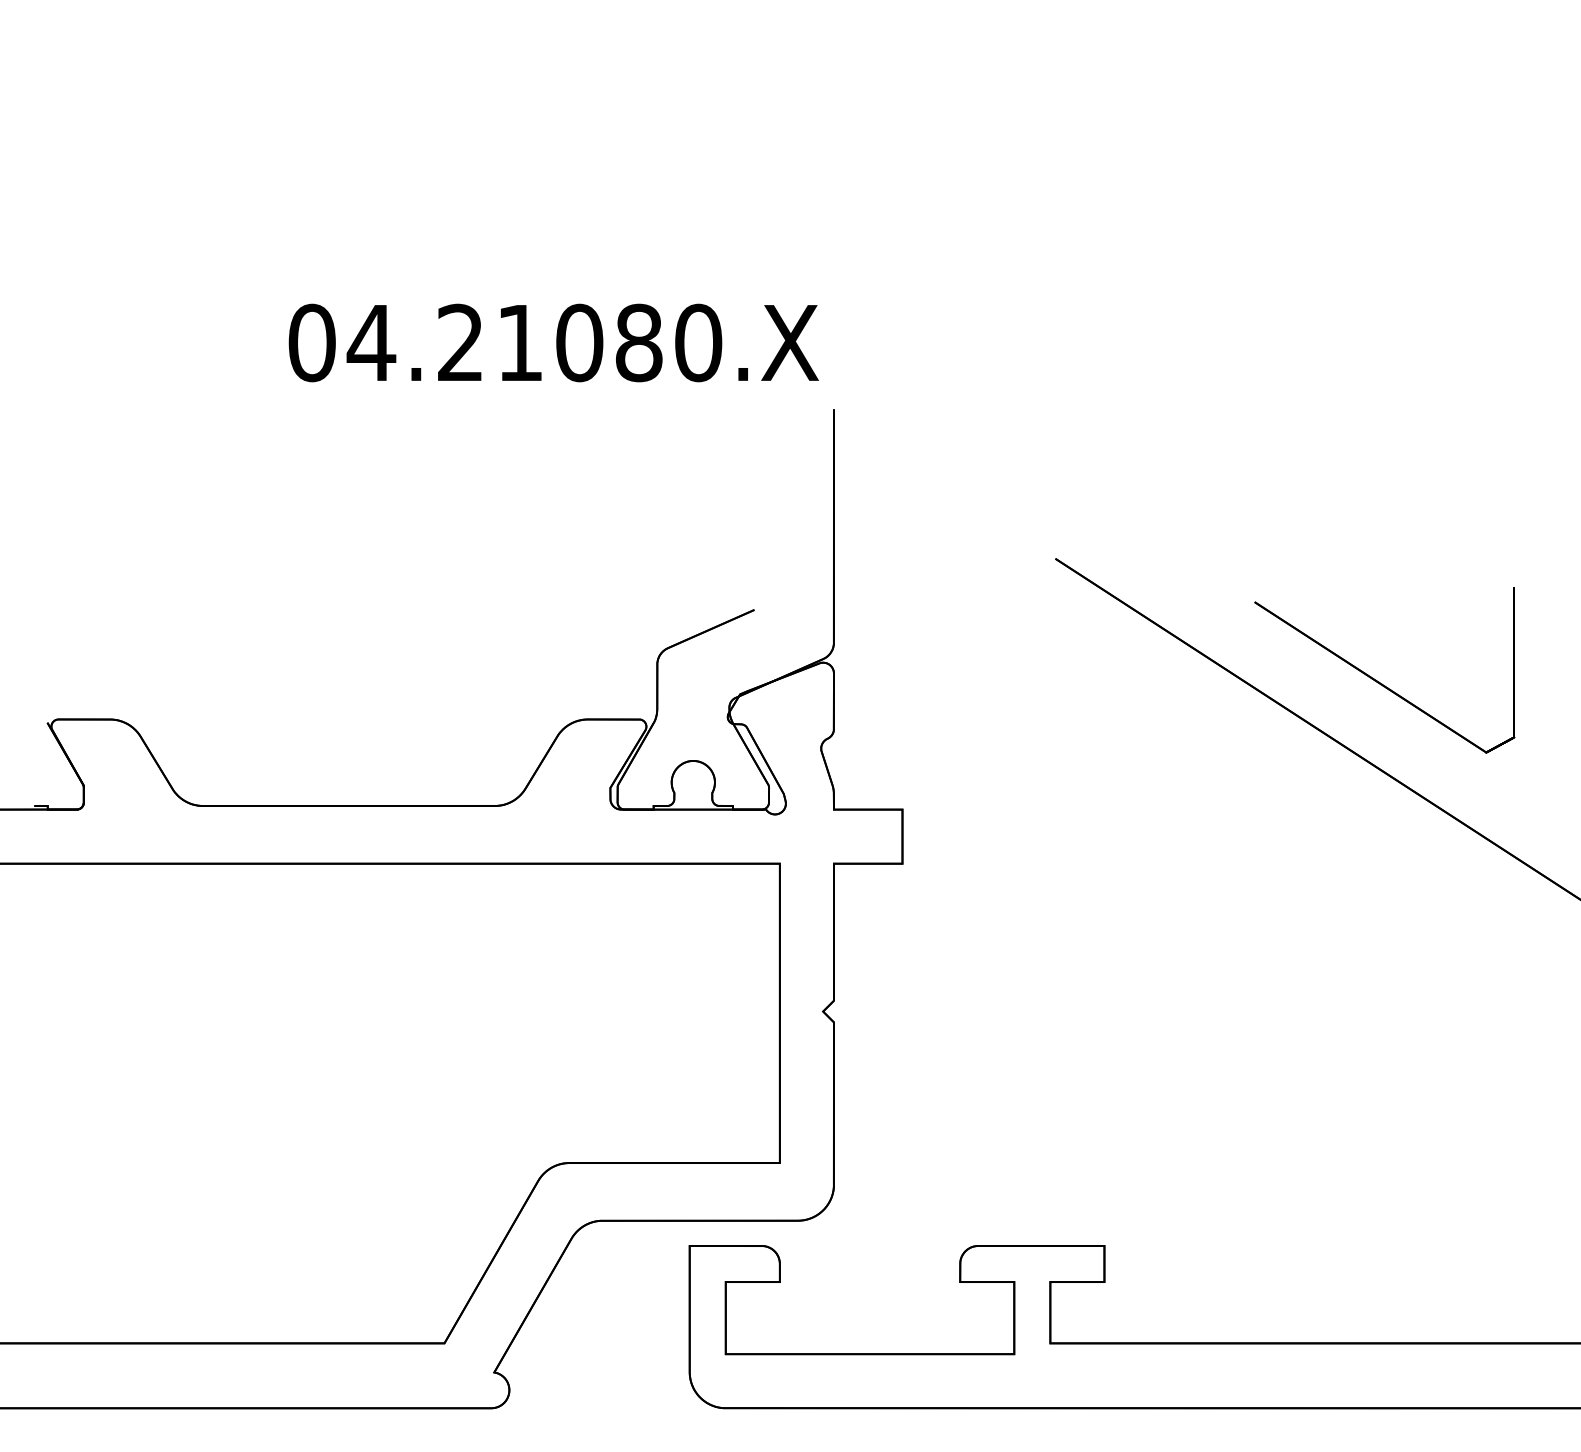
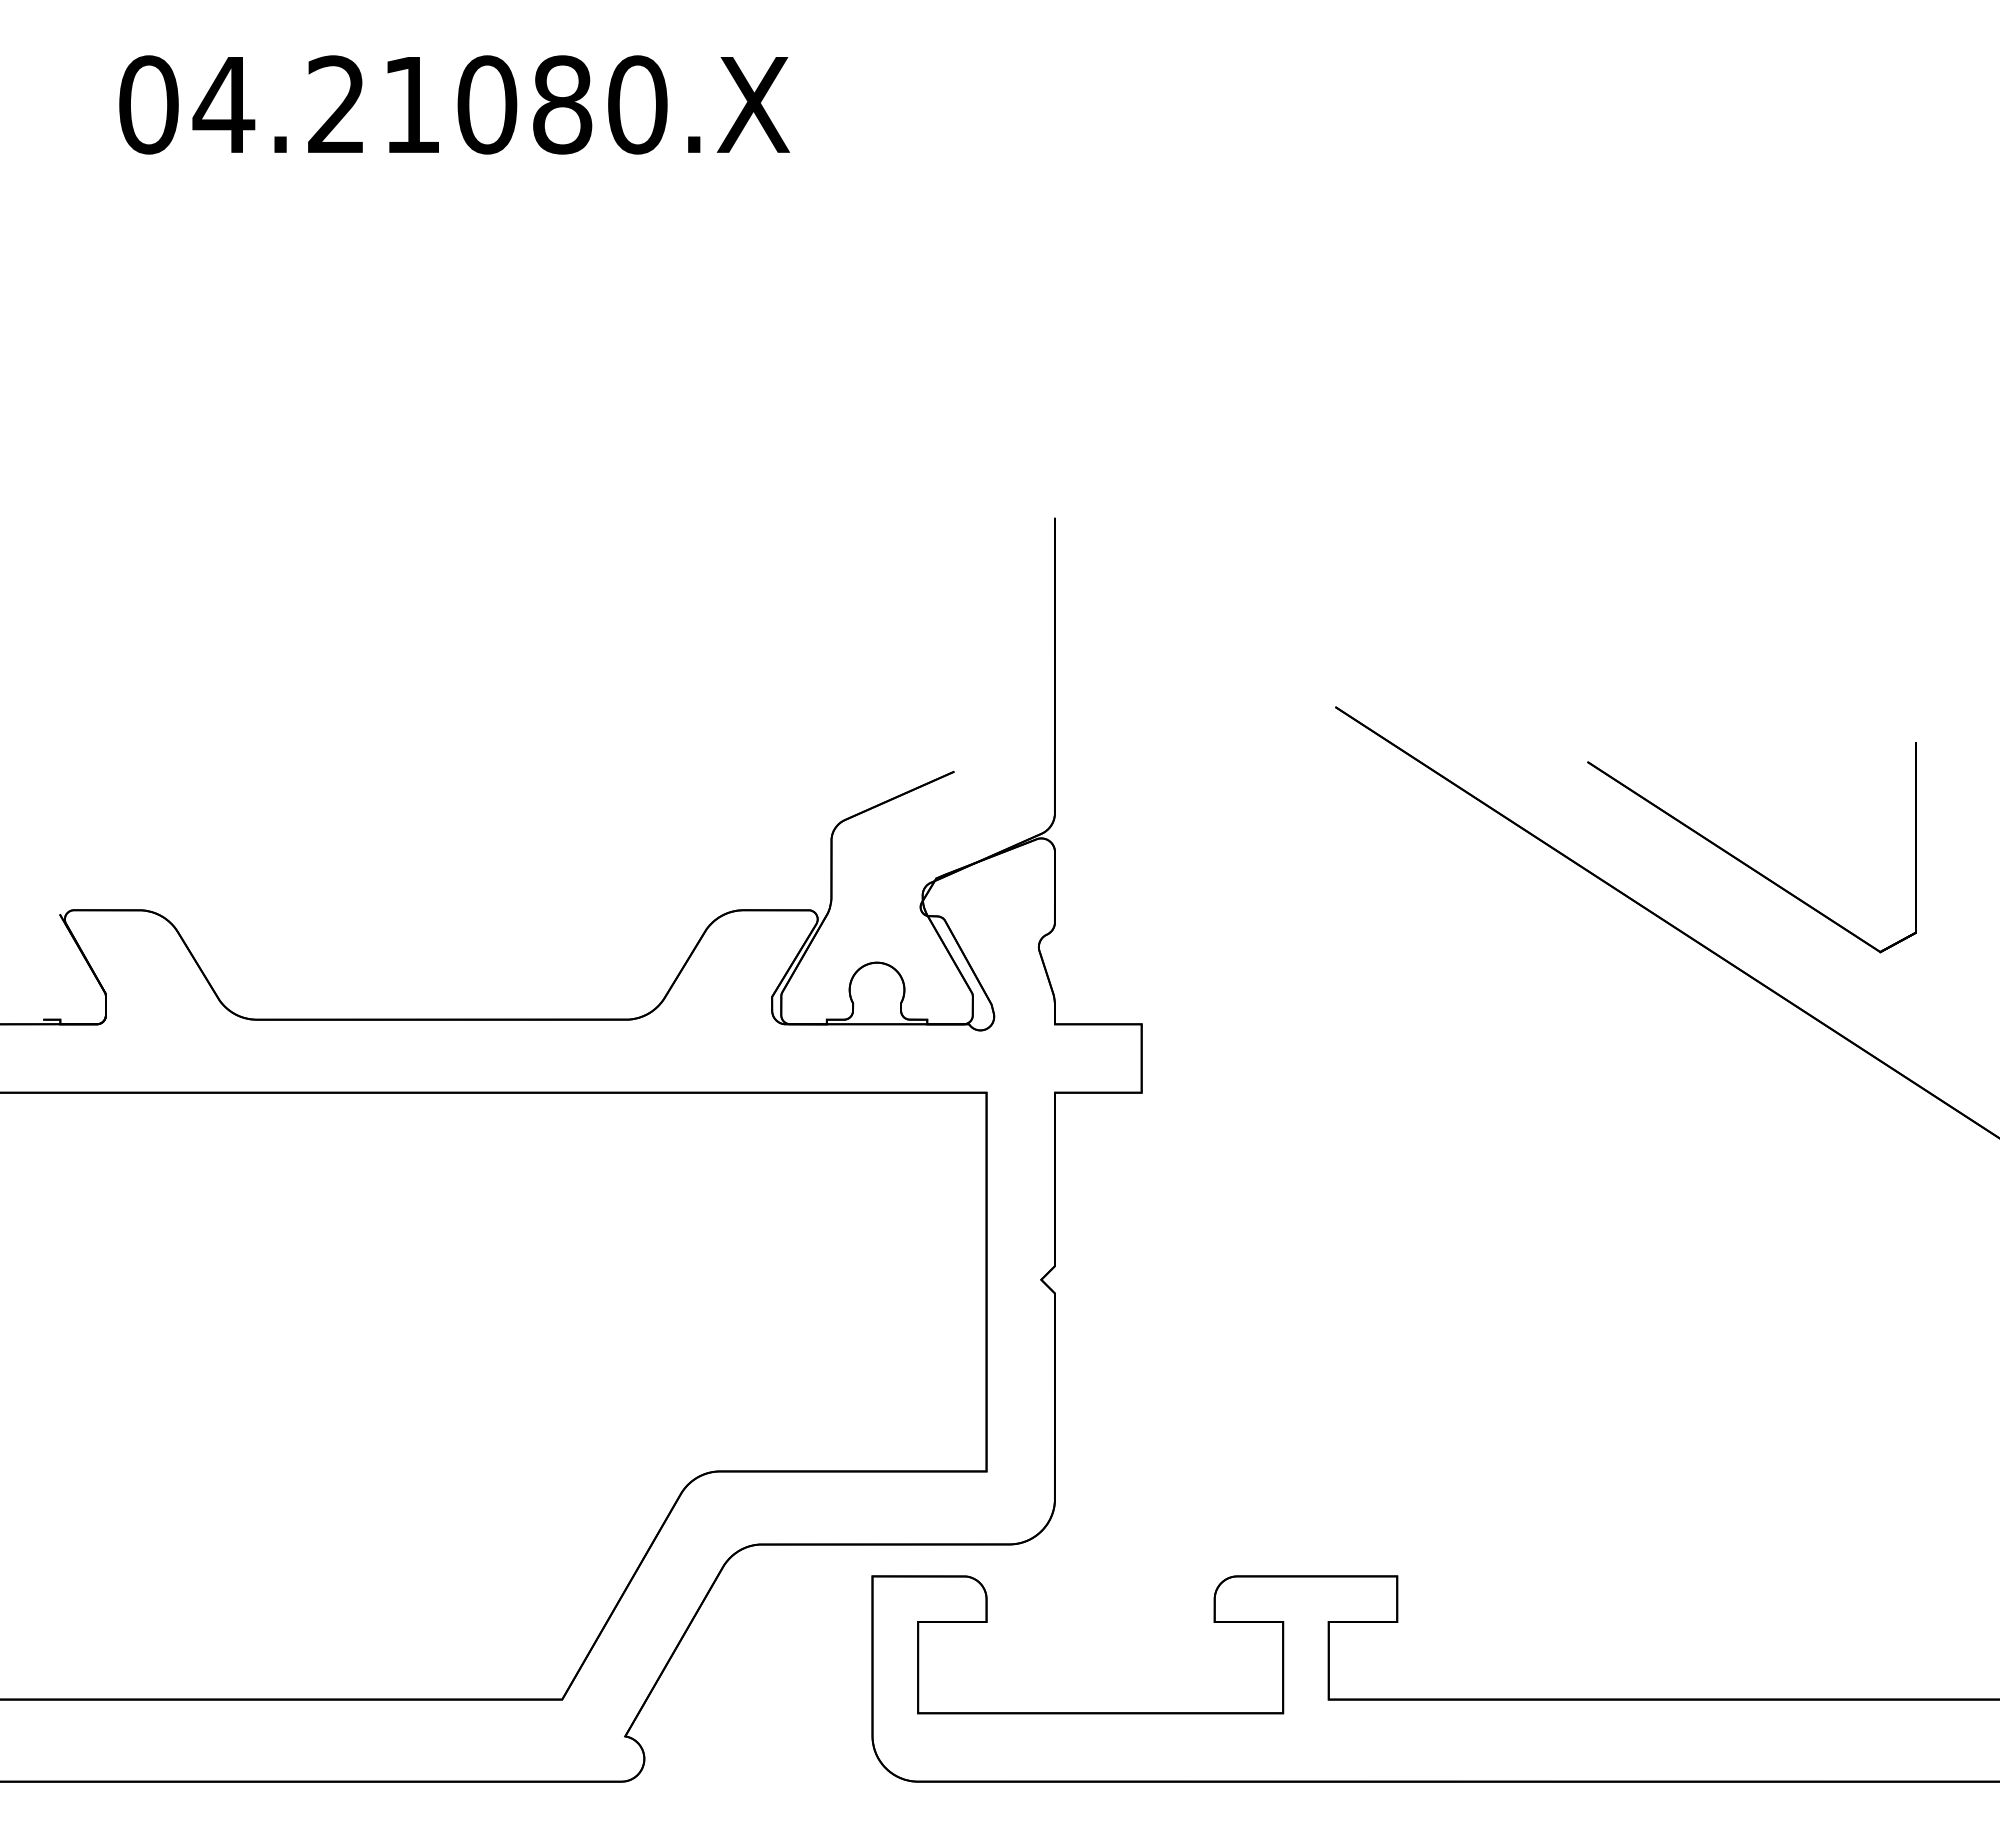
text: (553, 342) -> (454, 104), moved

